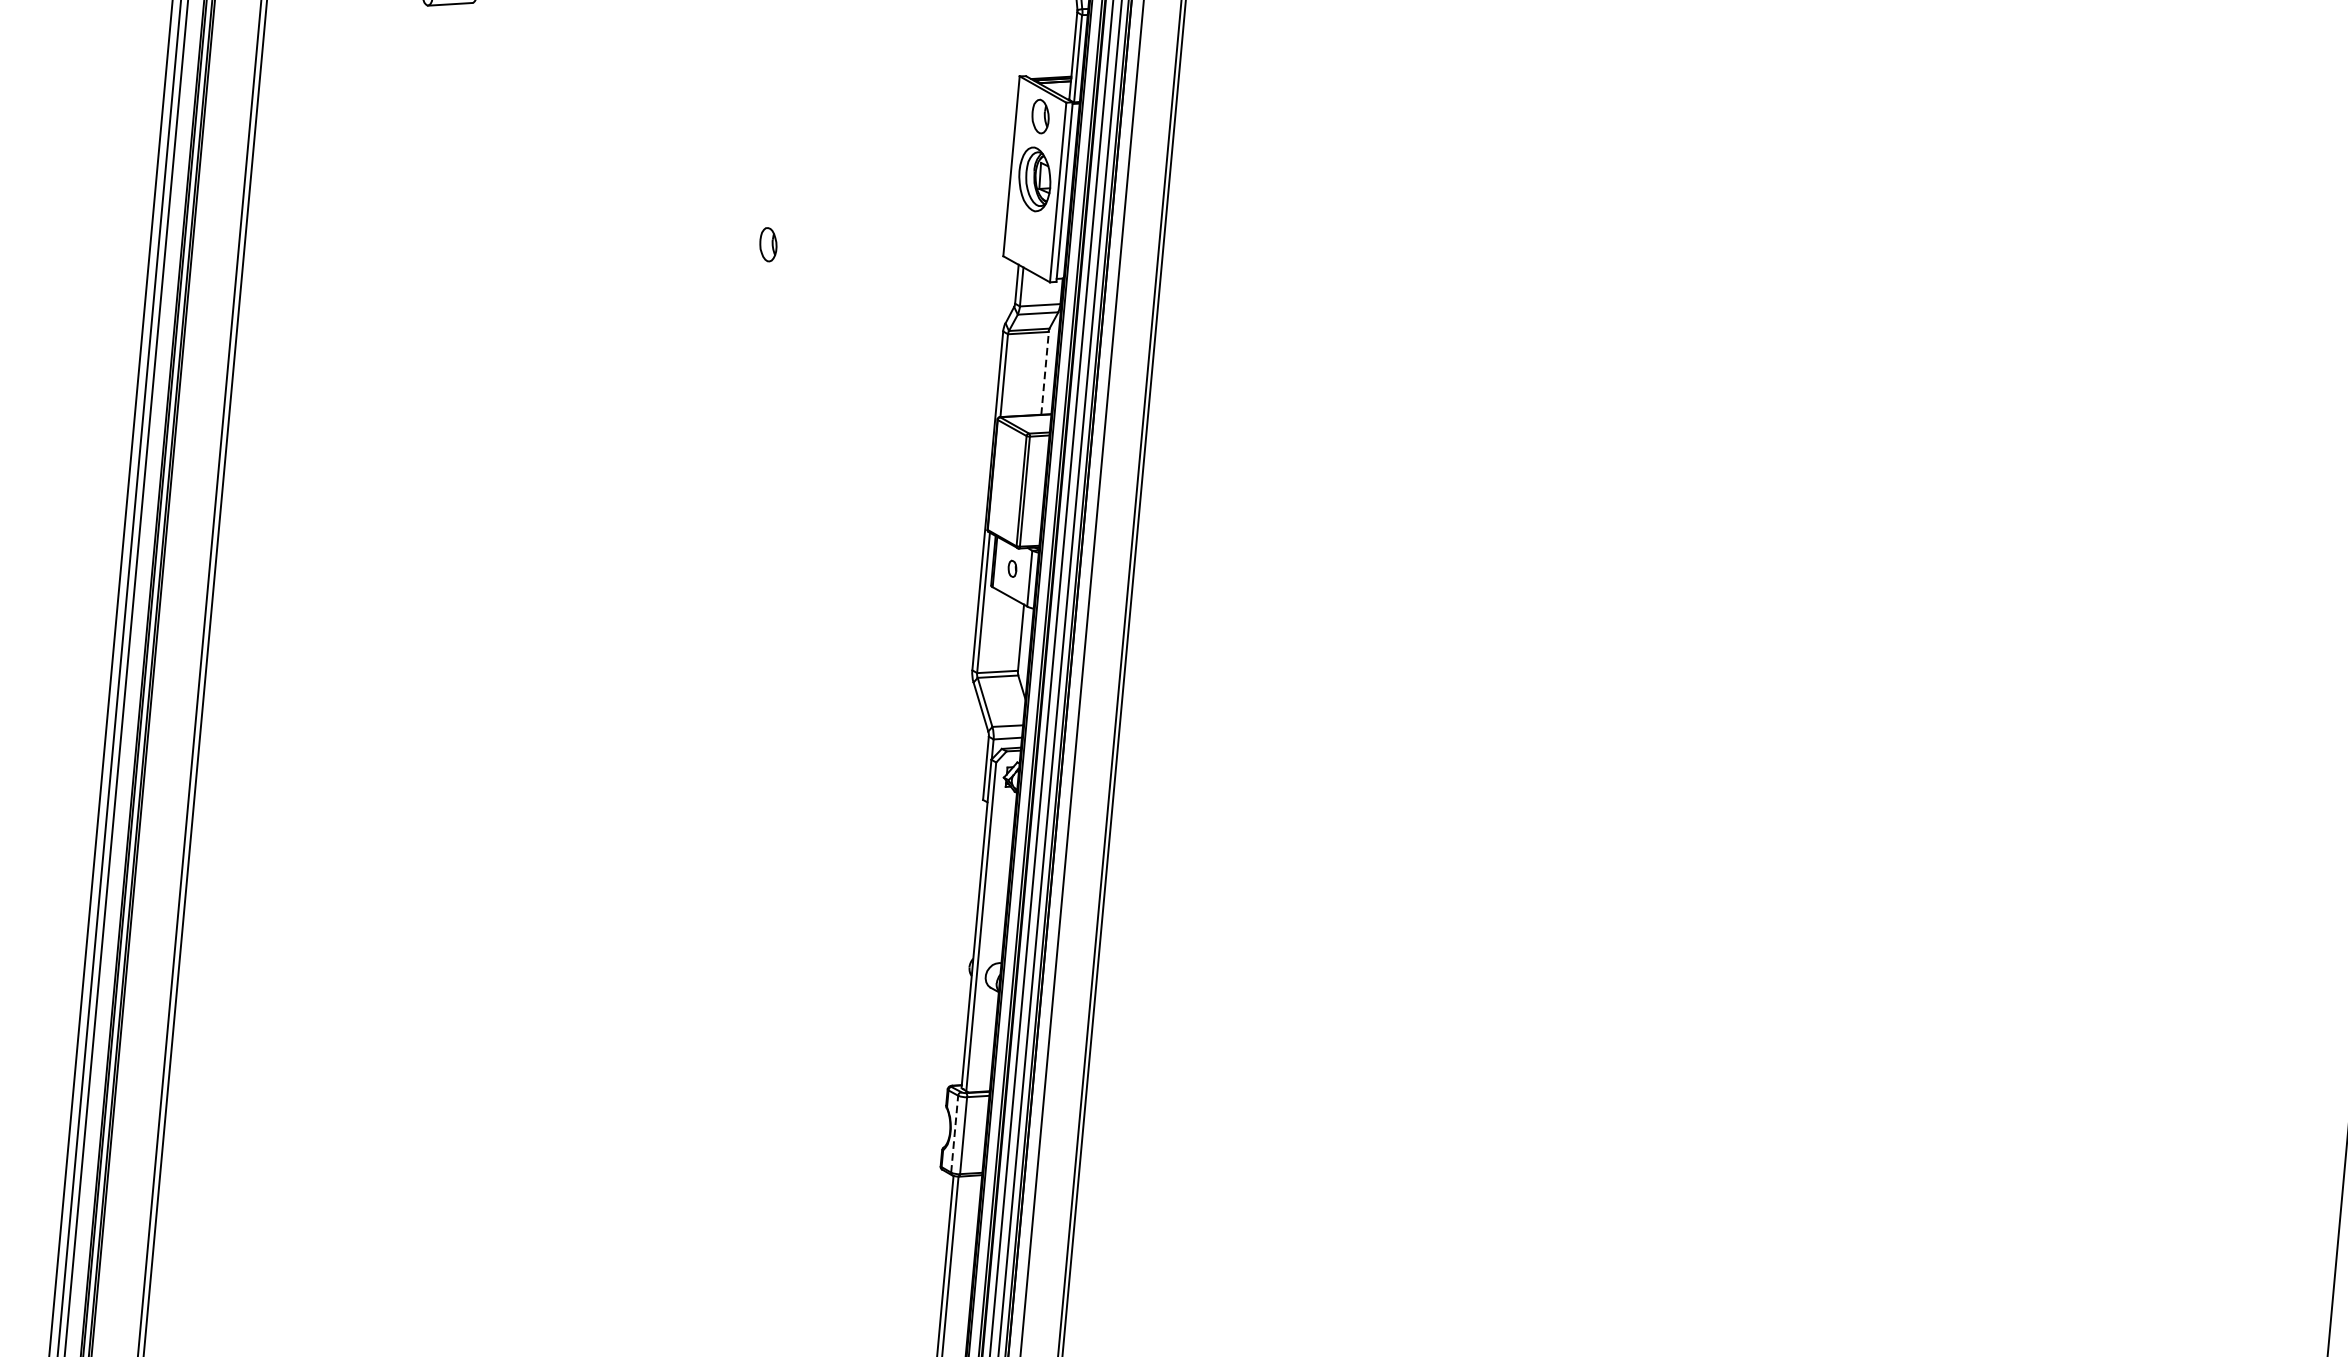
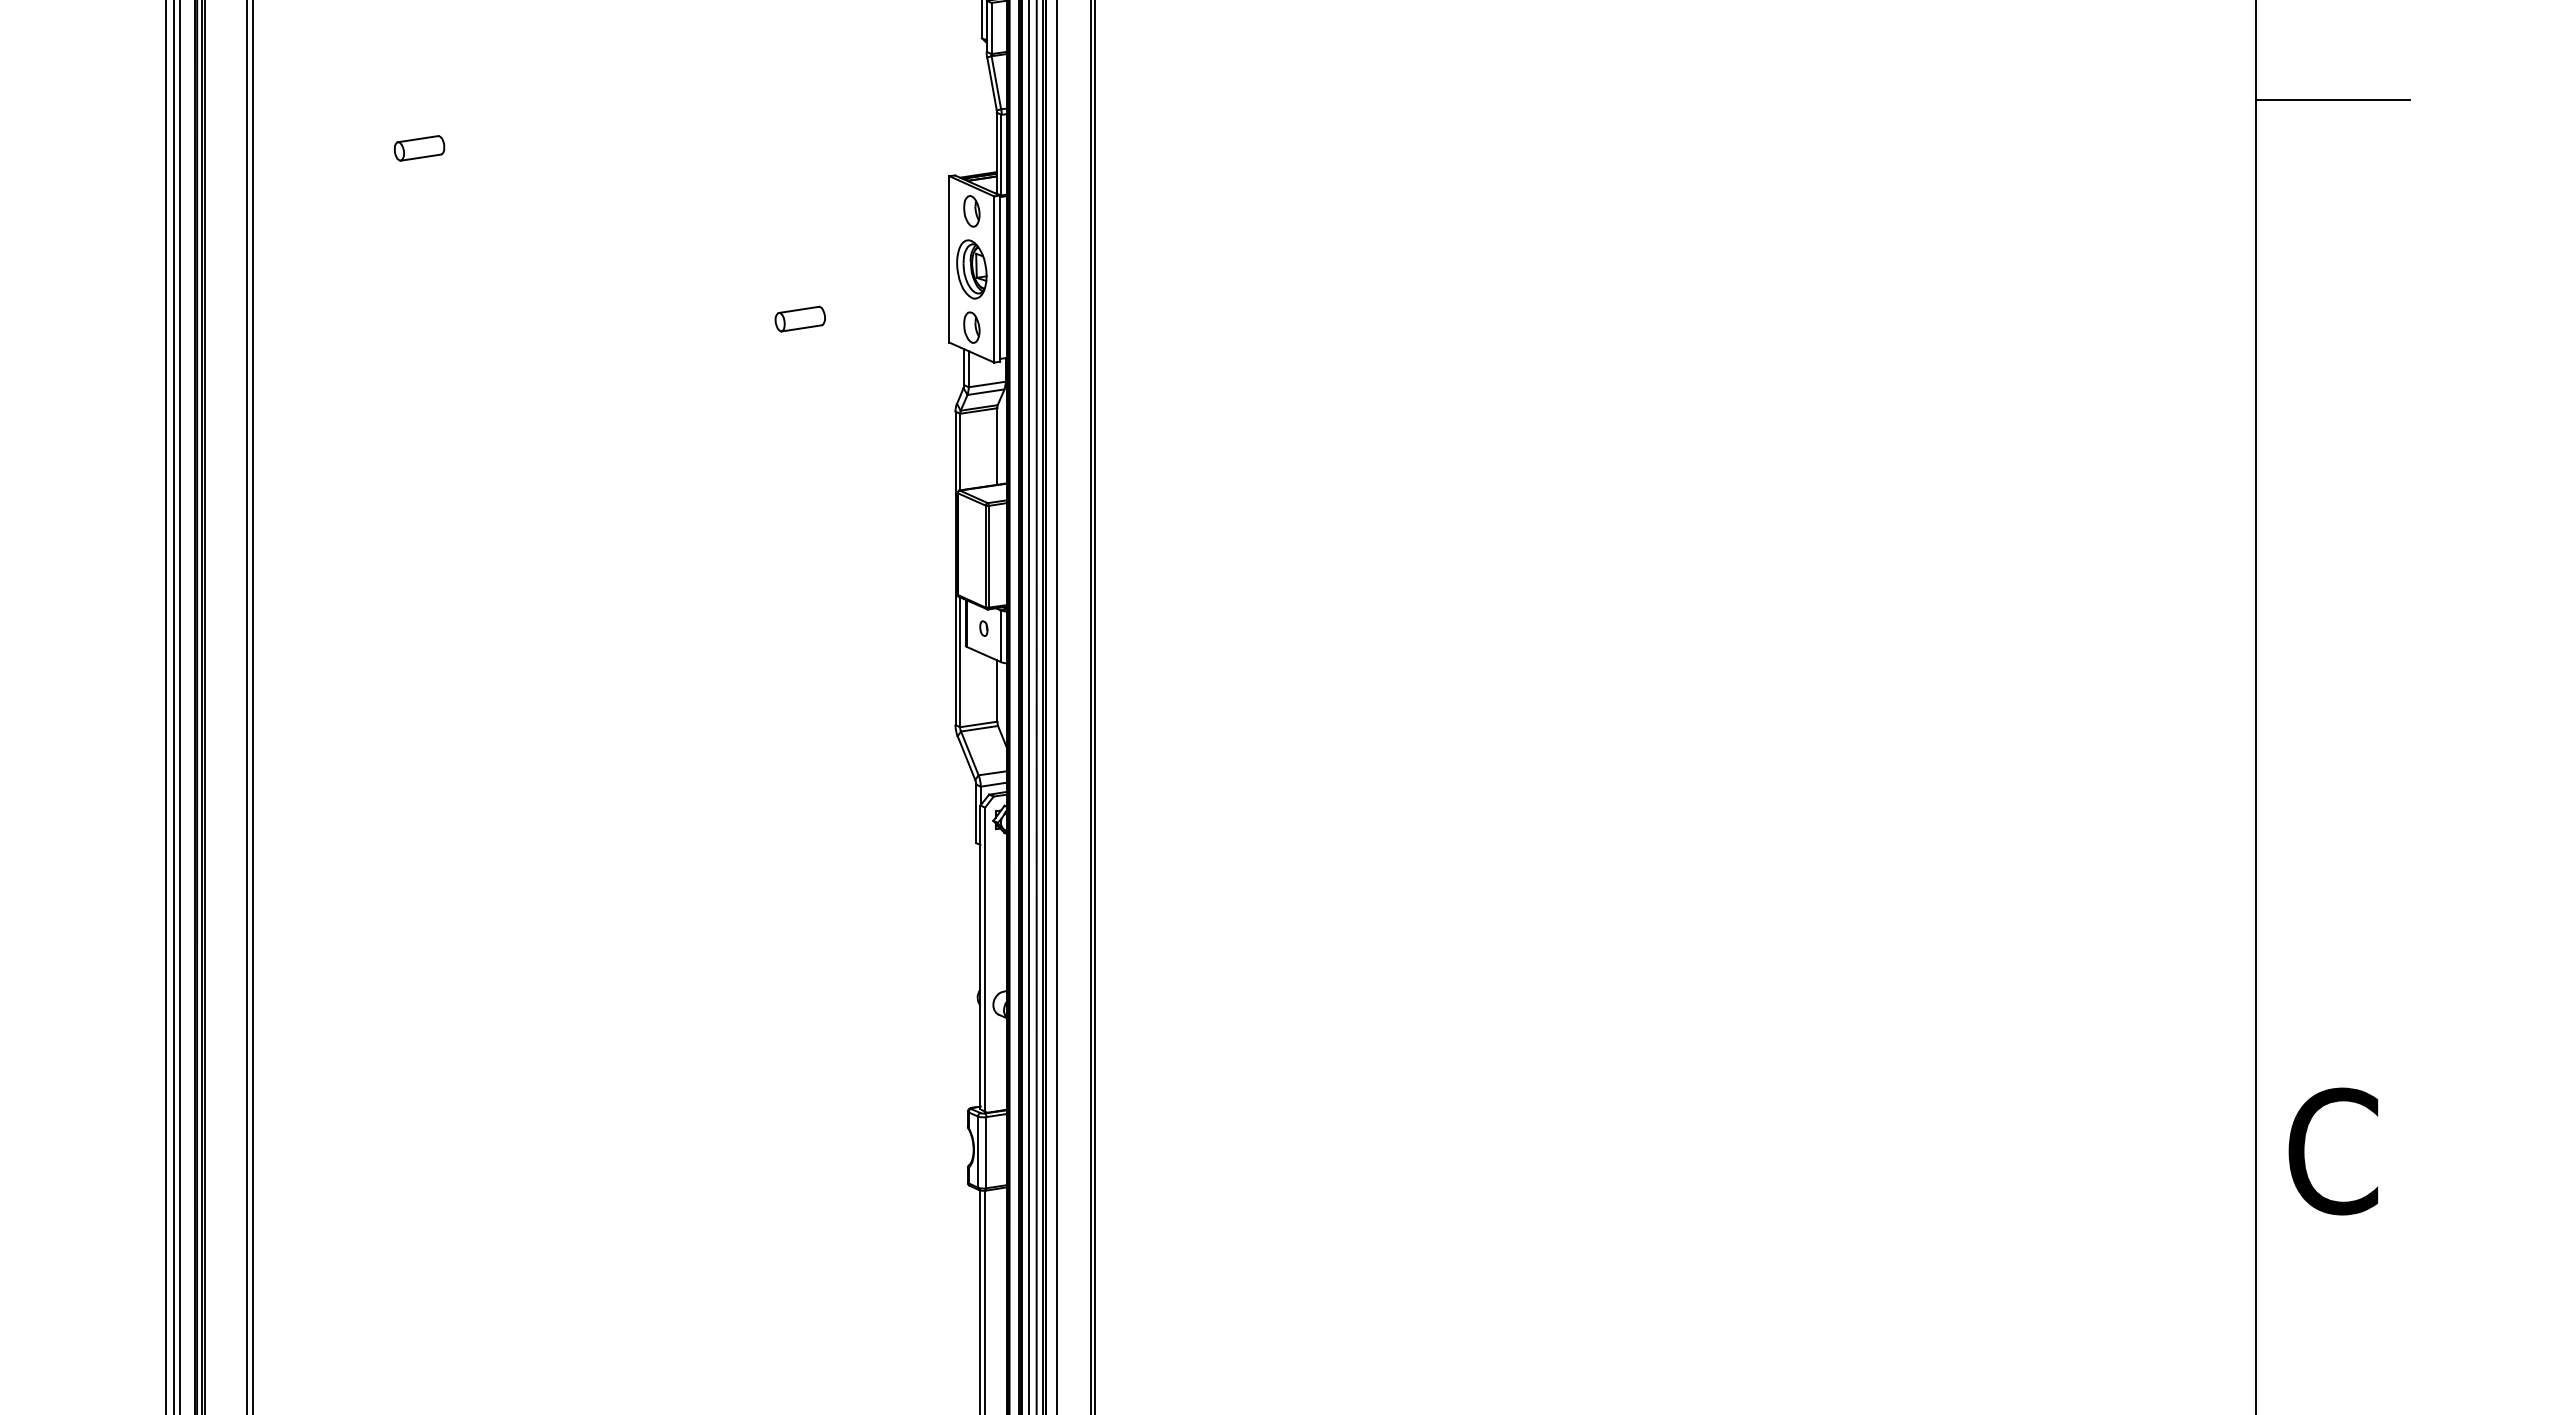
part: (843, 215) -> (799, 318), added
part: (768, 244) -> (971, 327), moved
line: (1045, 373) -> (997, 446), dashed -> solid
line: (955, 1134) -> (978, 1152), dashed -> solid

